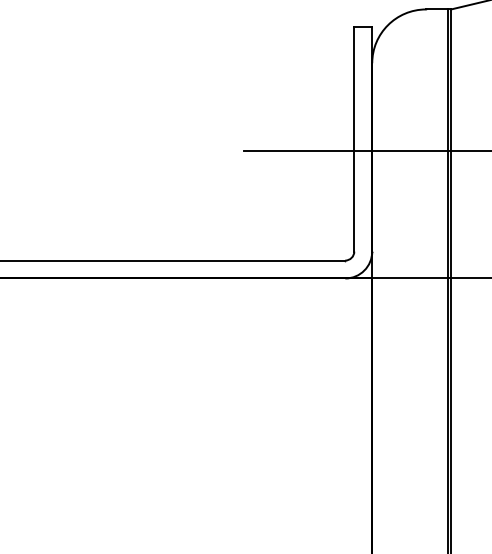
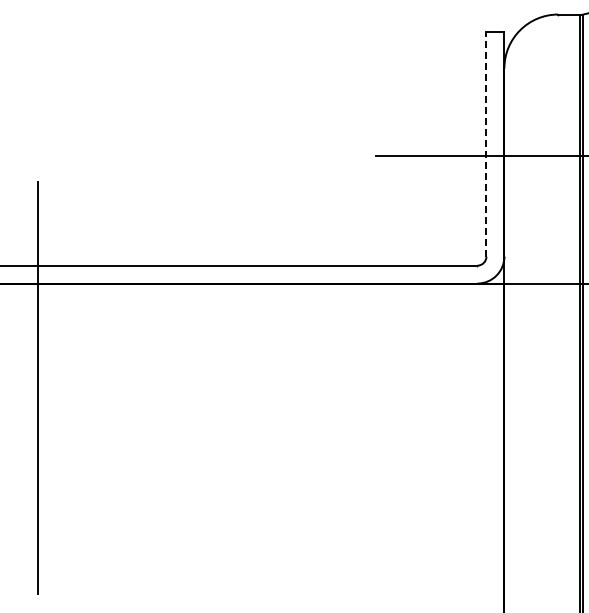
line: (354, 139) -> (486, 144), solid -> dashed

